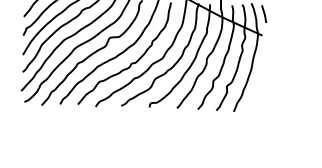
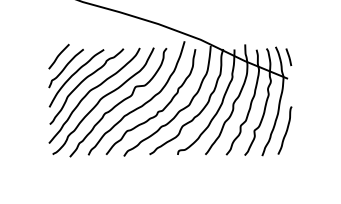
curve: (257, 88) -> (285, 131), added

